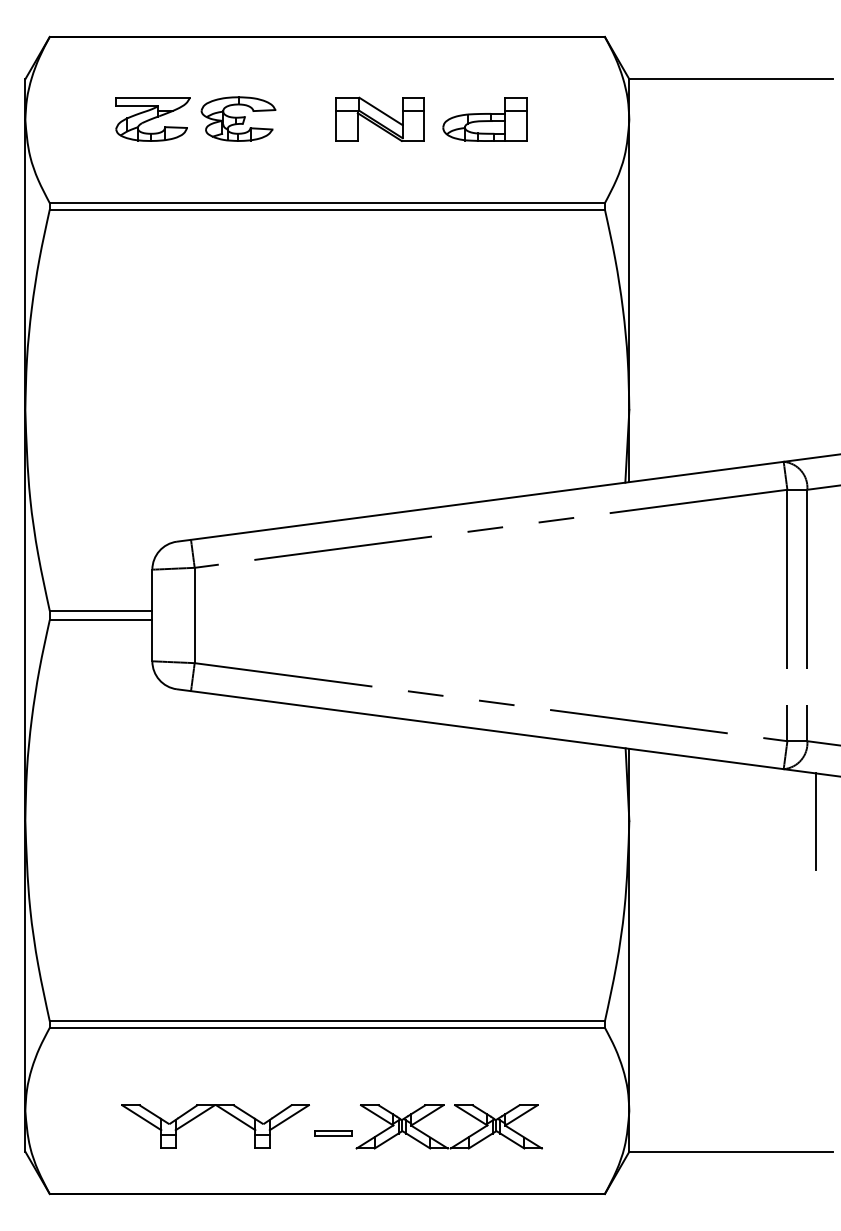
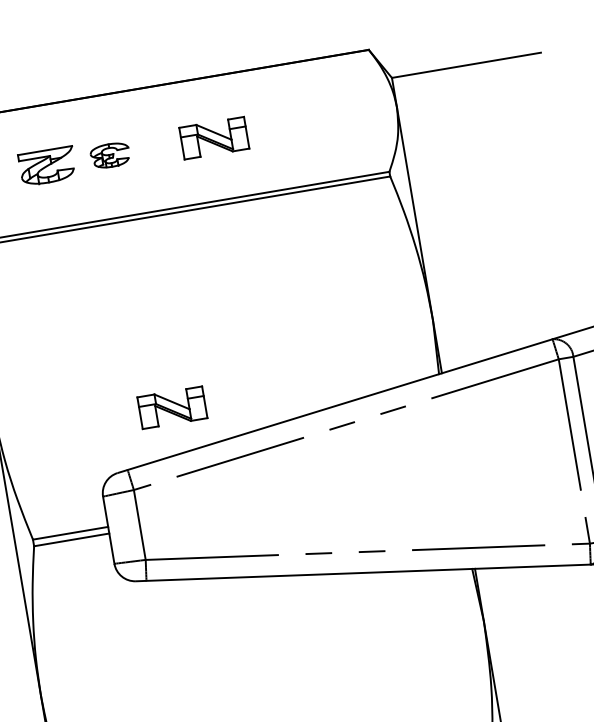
part: (238, 118) -> (110, 155), size x0.7
part: (484, 119) -> (290, 125), removed
part: (263, 466) -> (171, 407), added

